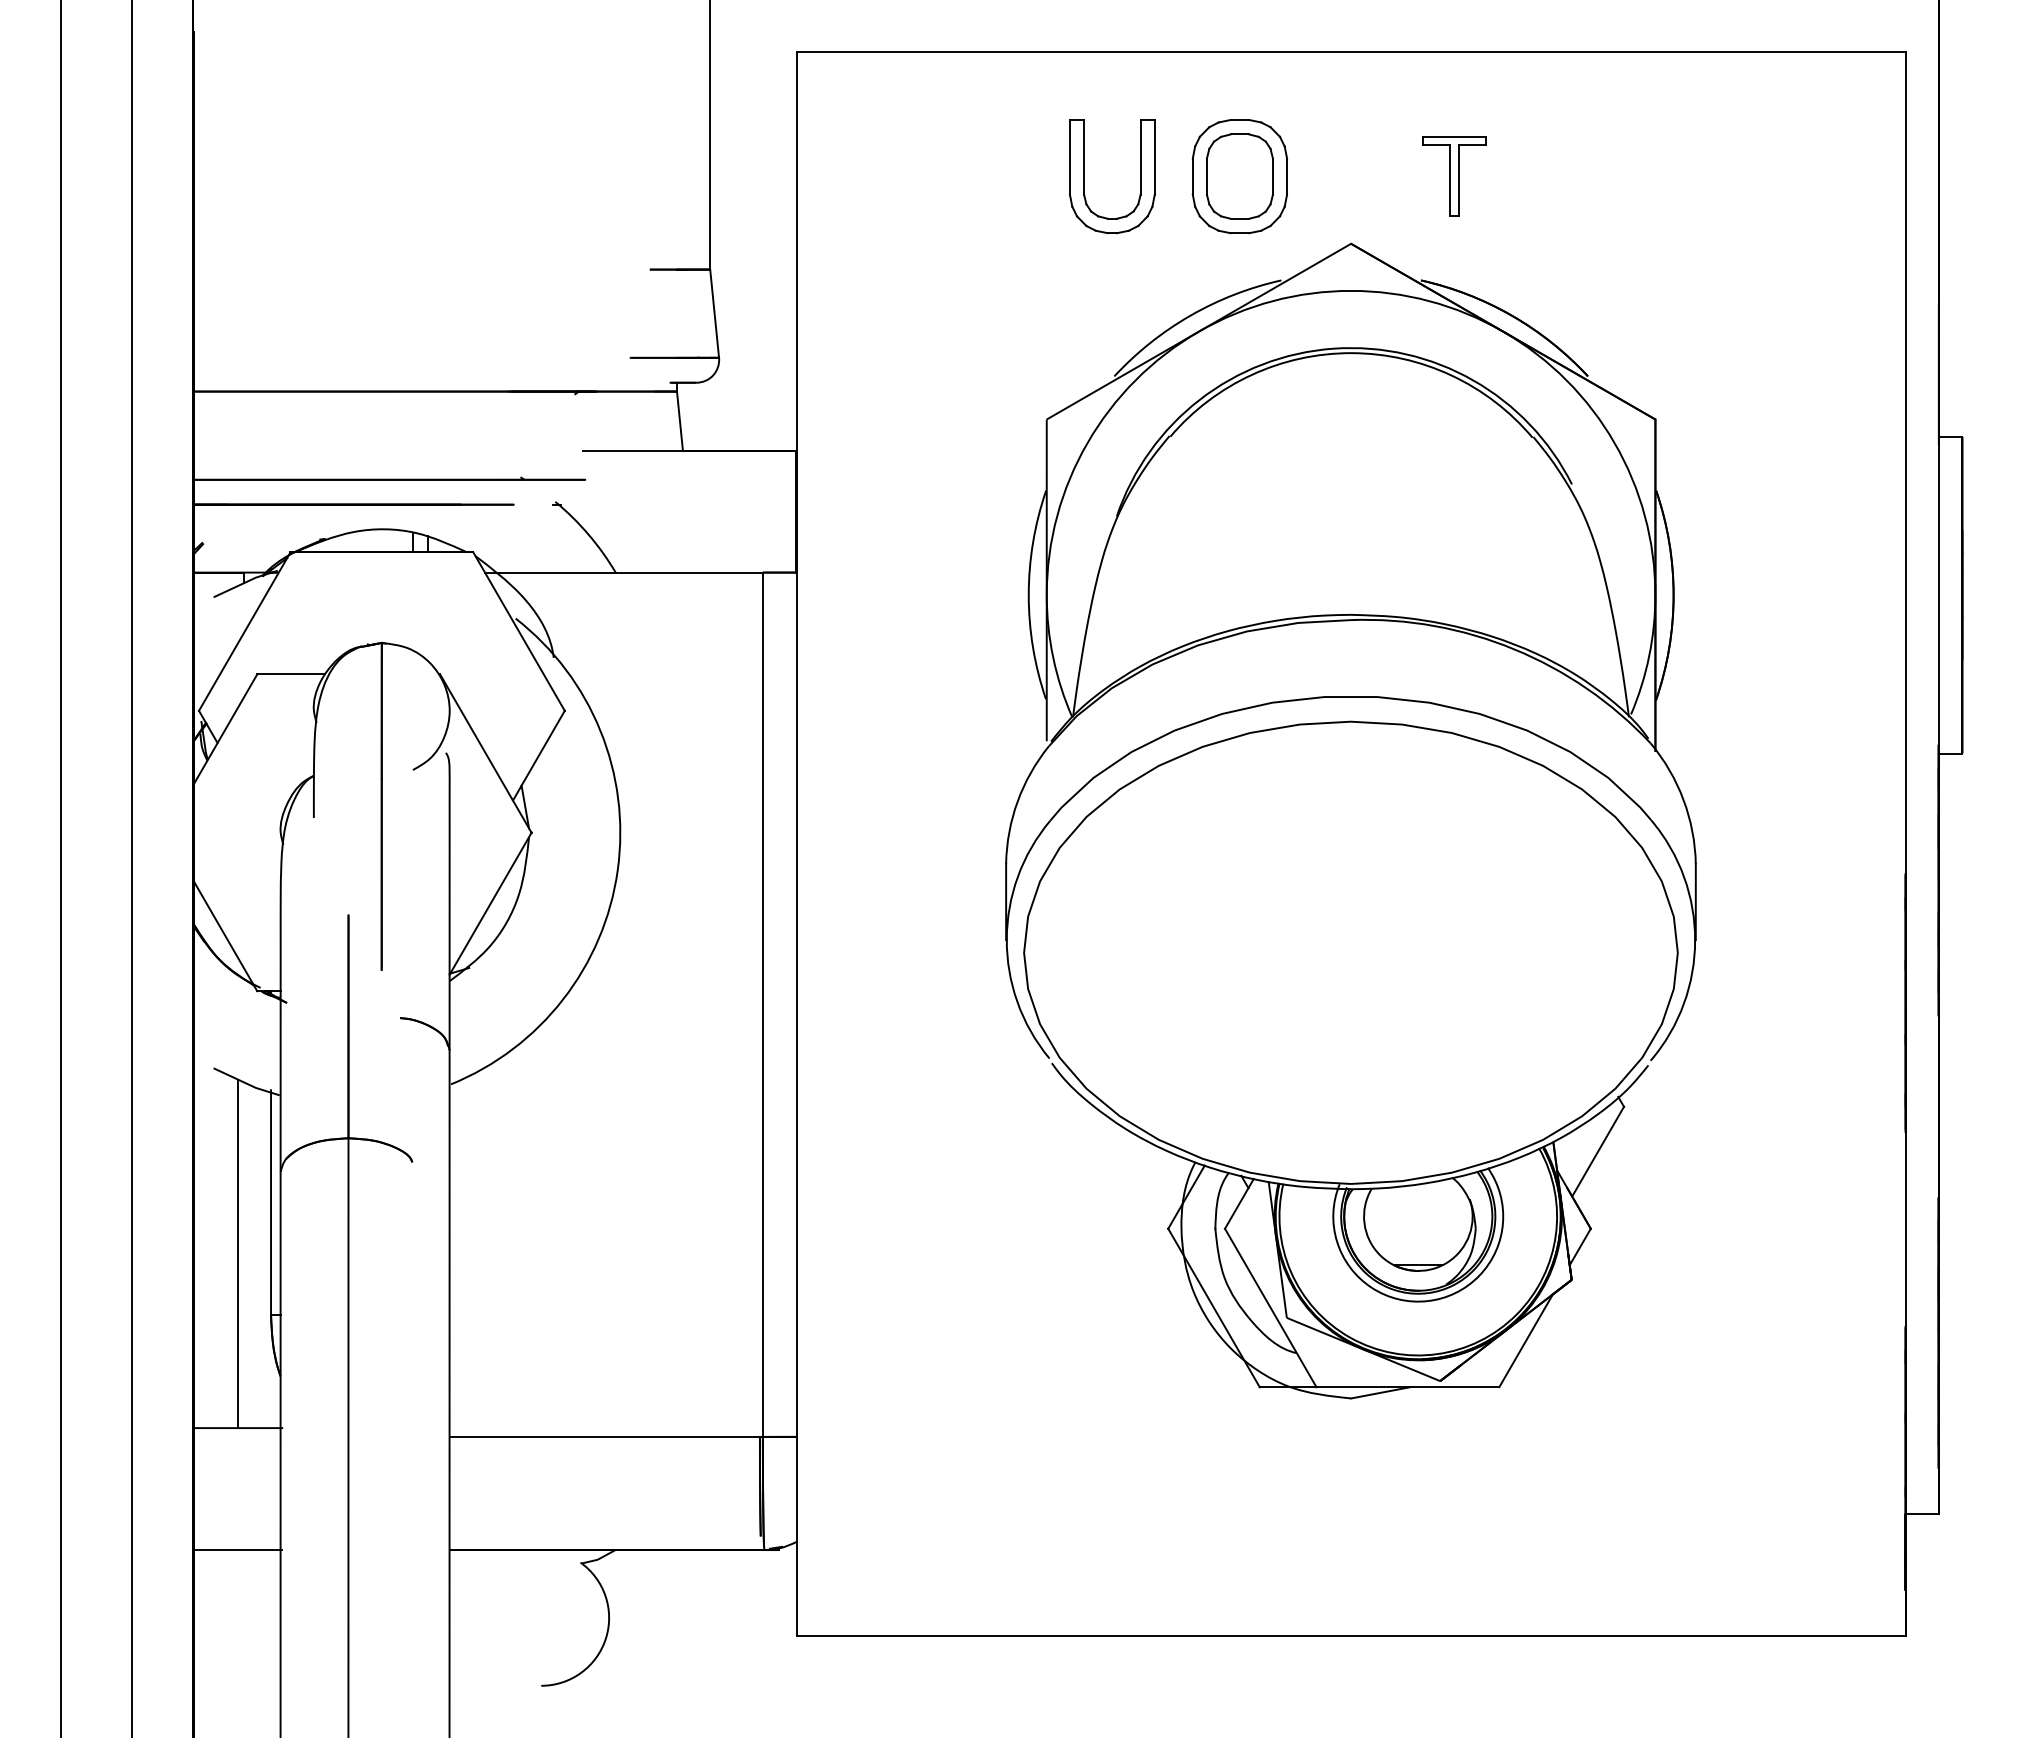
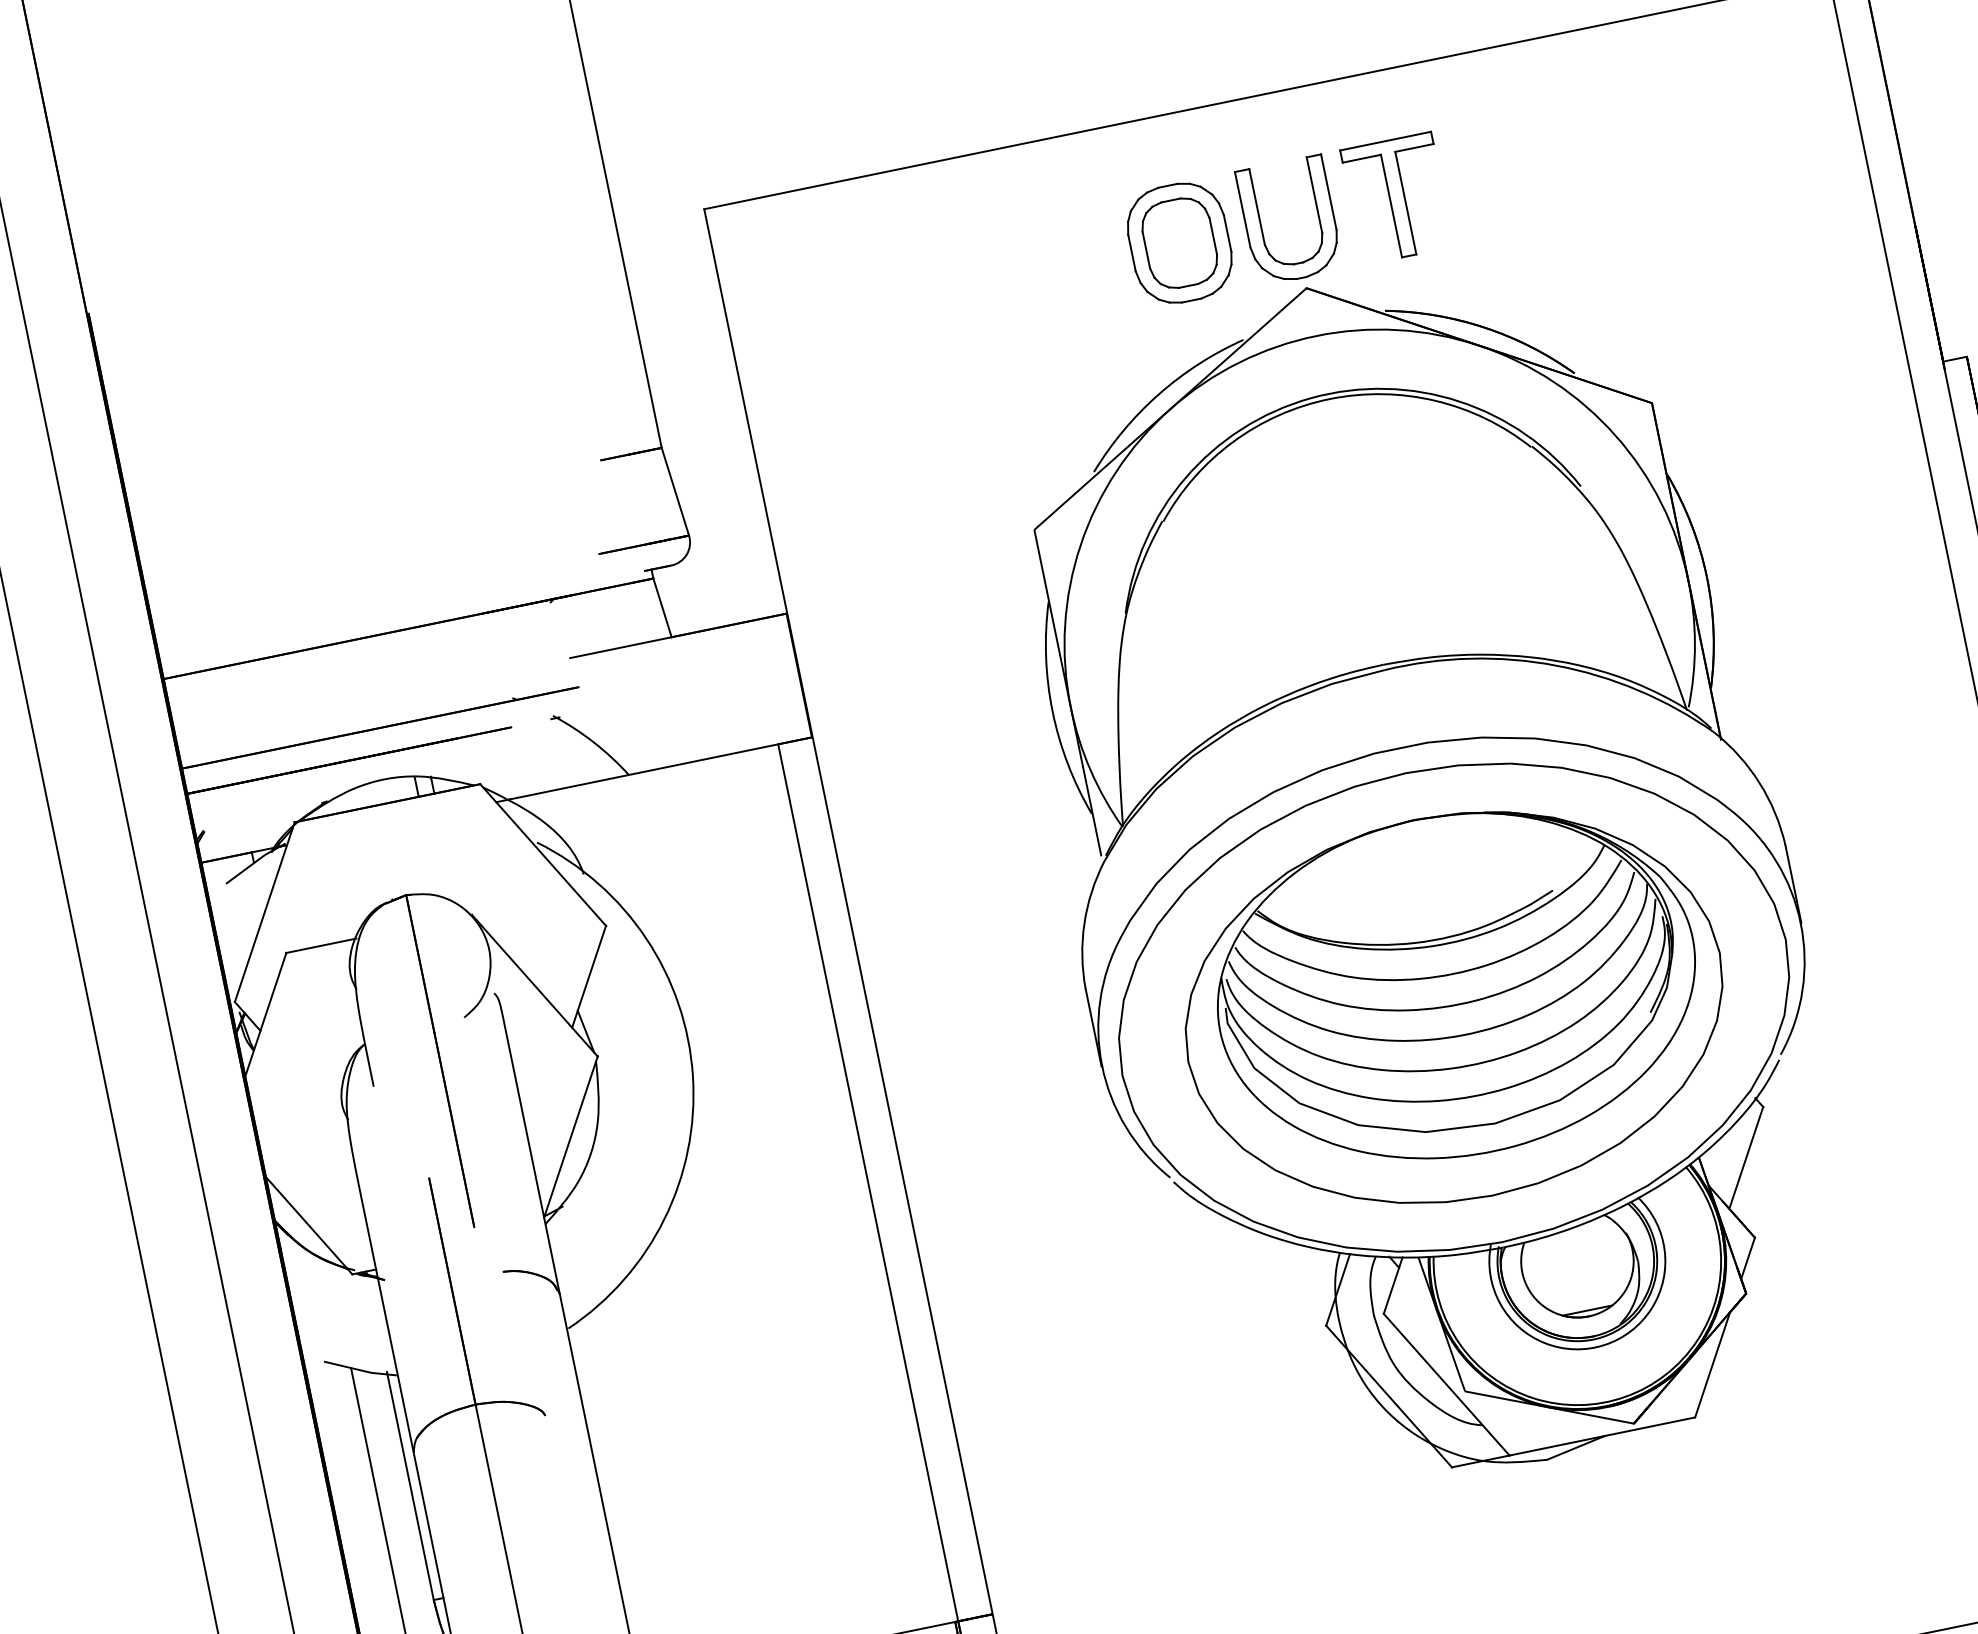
part: (1084, 176) -> (1261, 226), moved
part: (1454, 176) -> (1397, 198), size x1.43
part: (1350, 952) -> (1453, 1007), added

